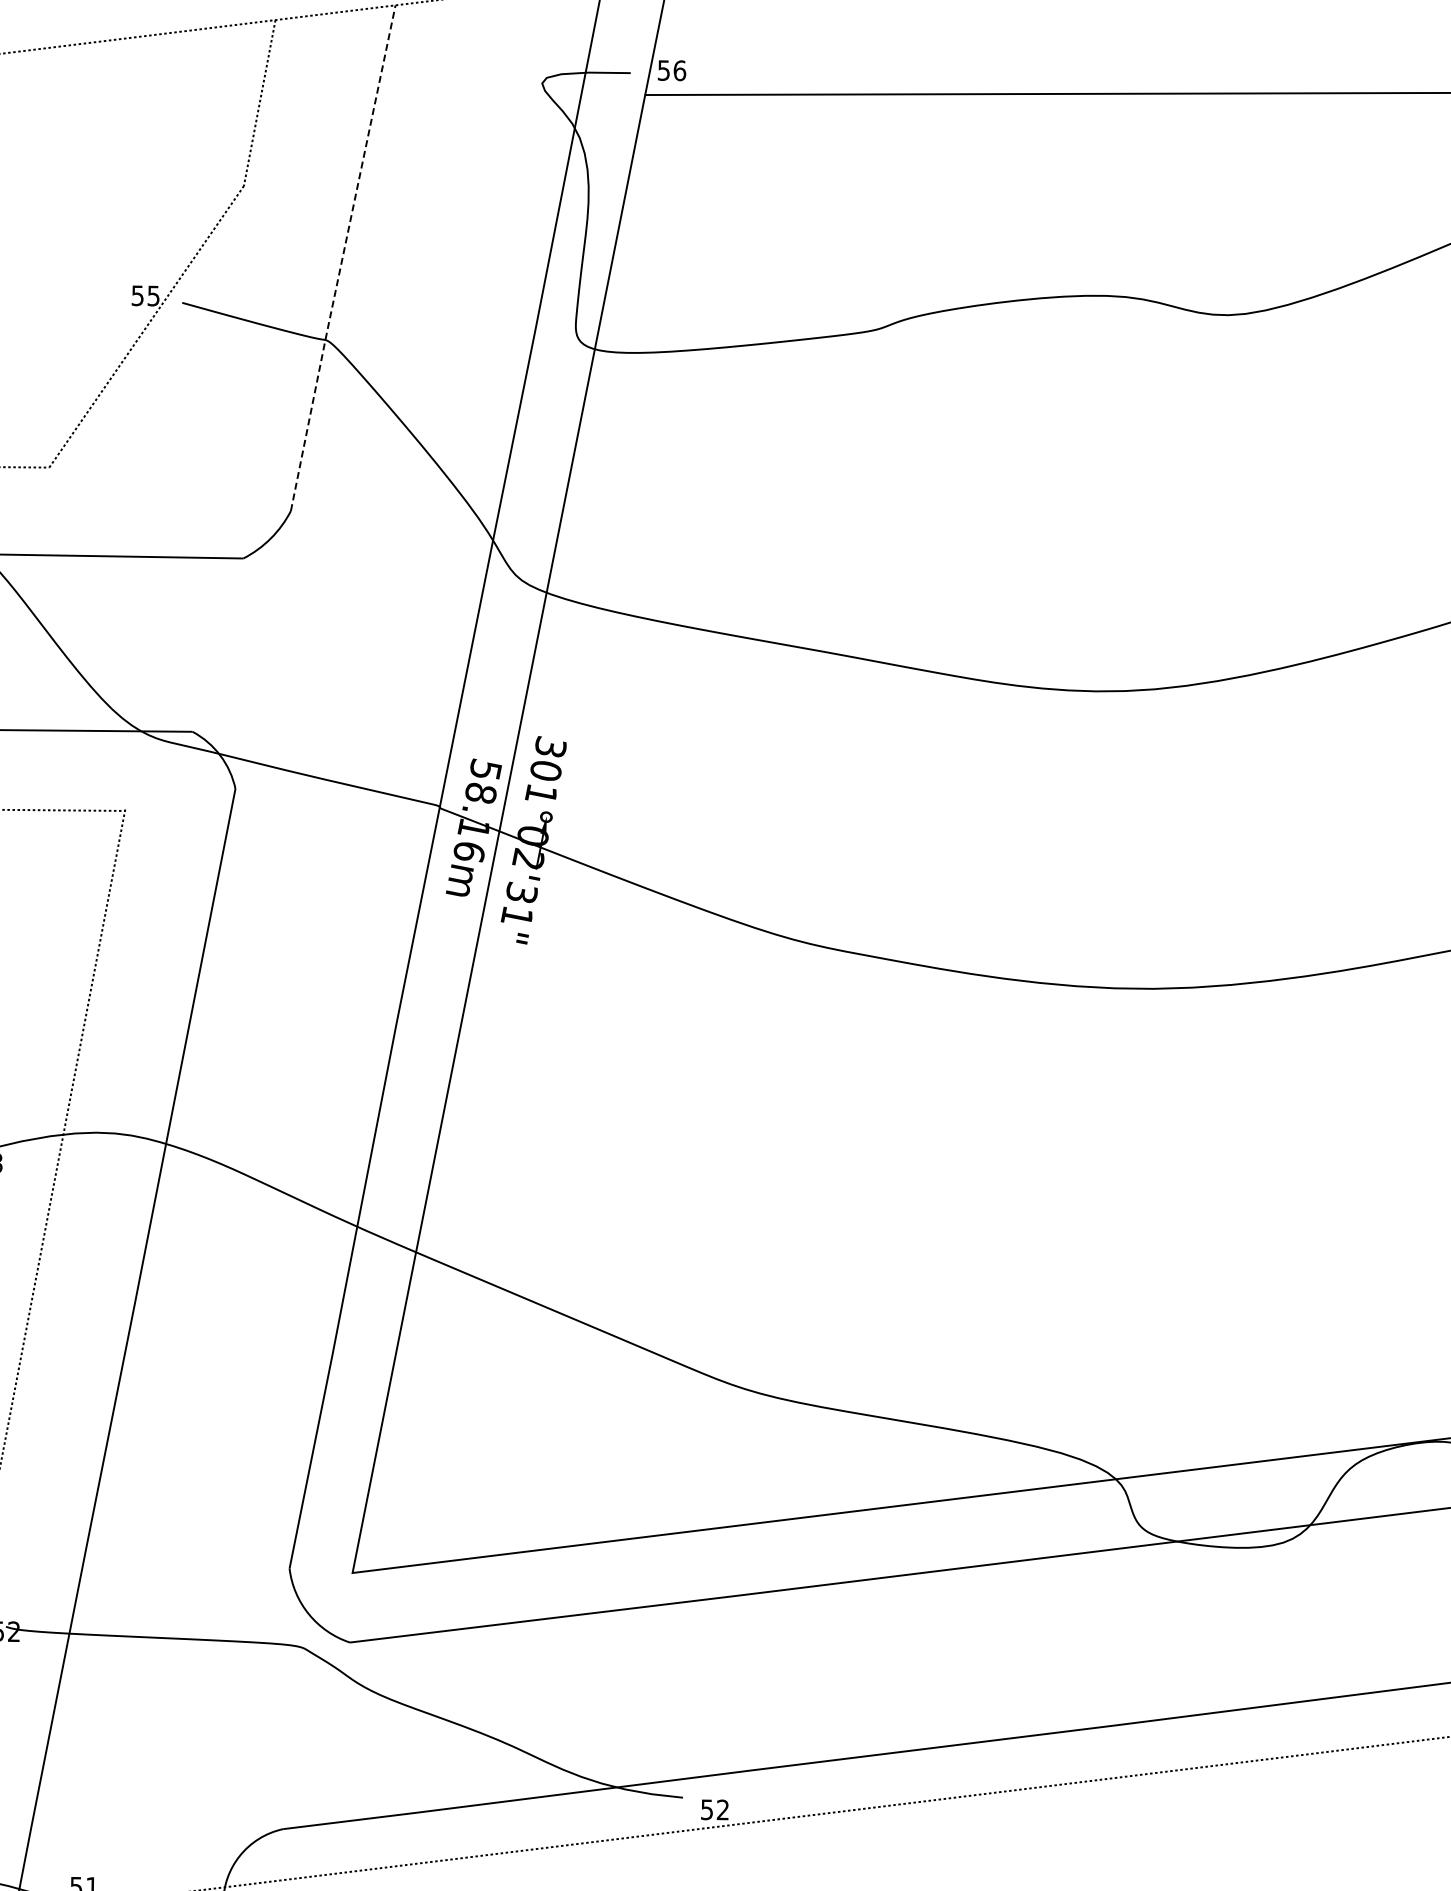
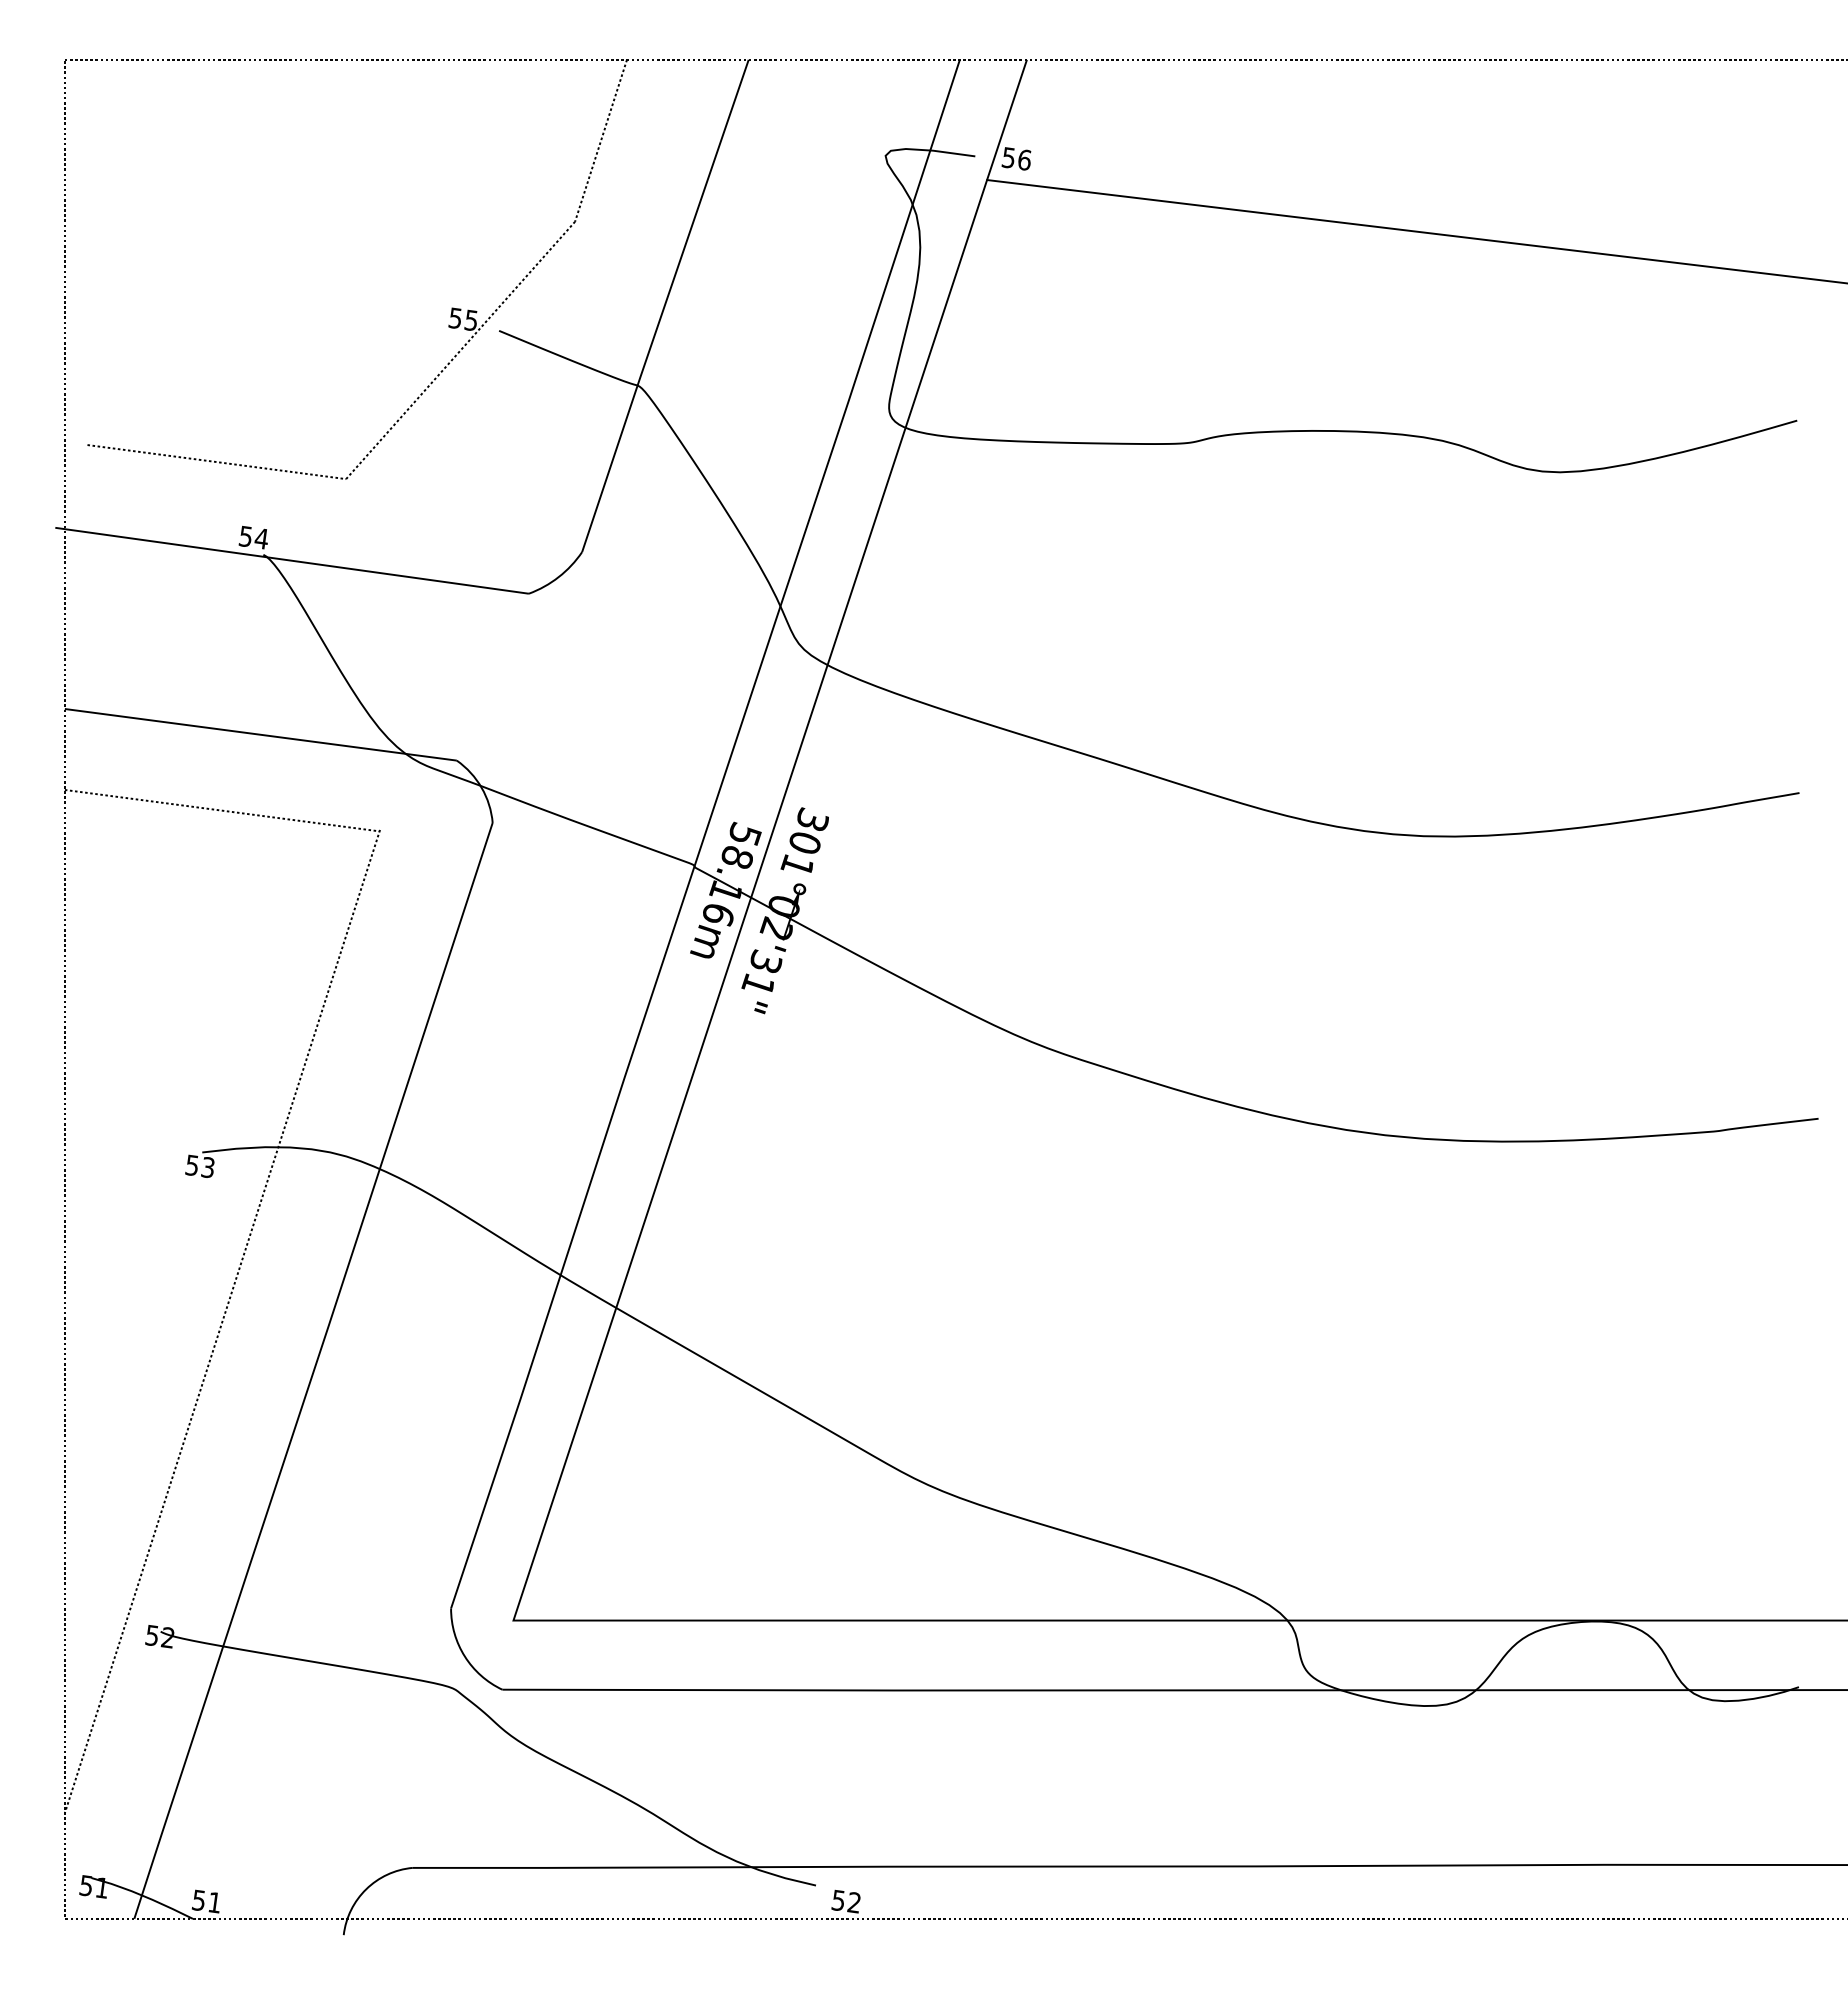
line: (342, 257) -> (664, 305), dashed -> solid

